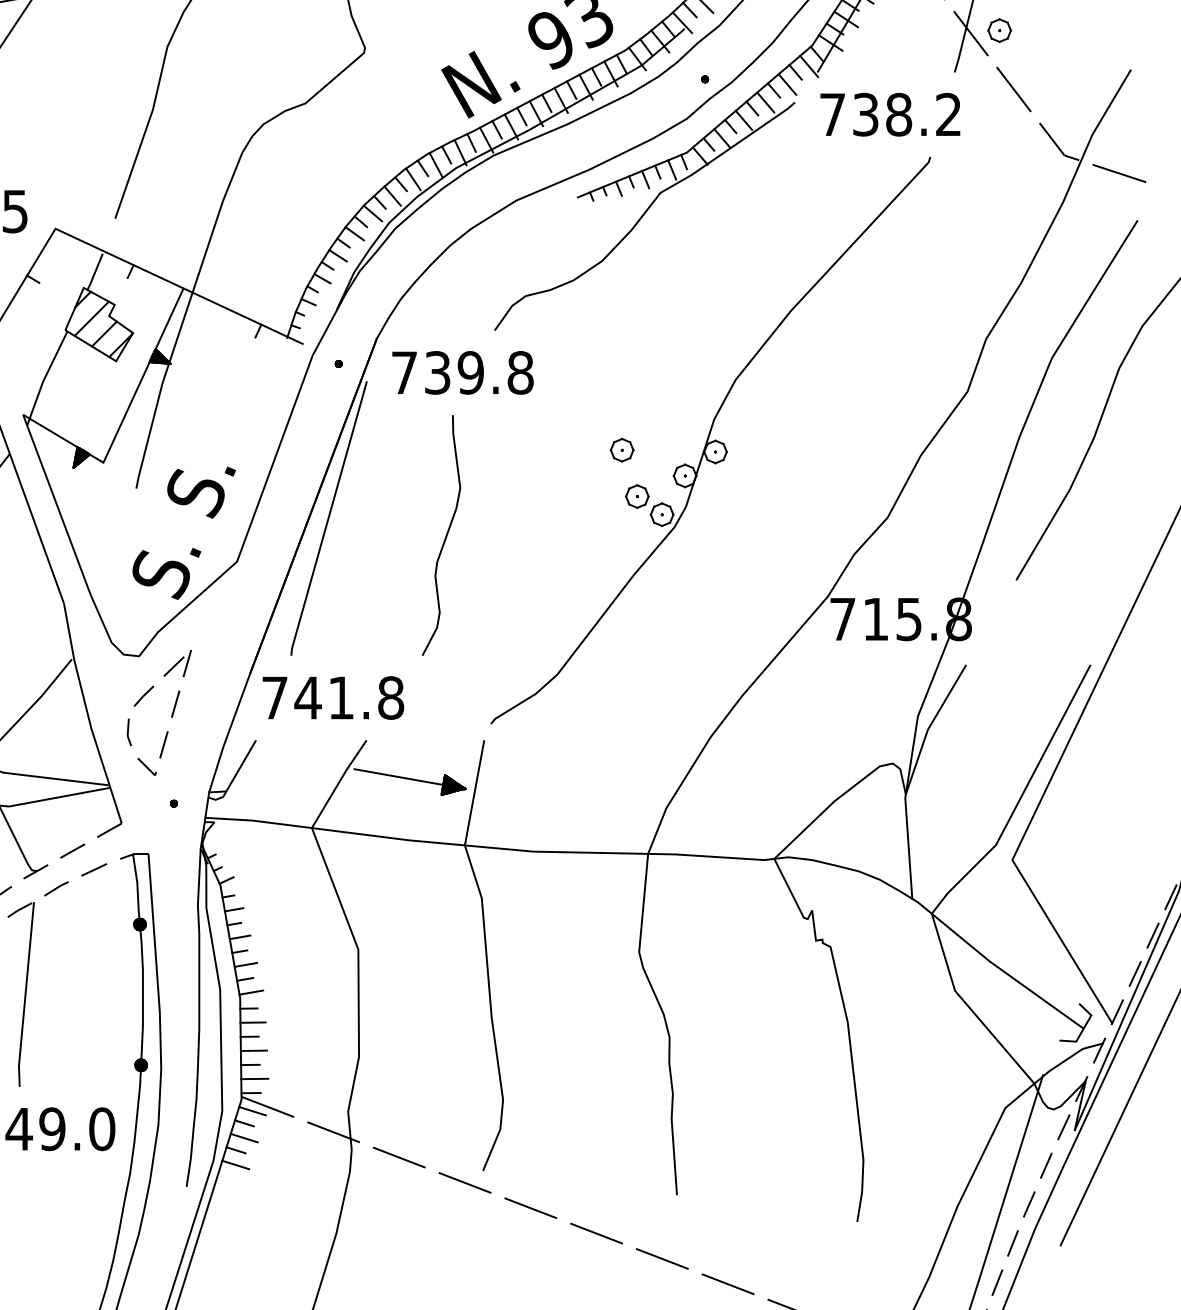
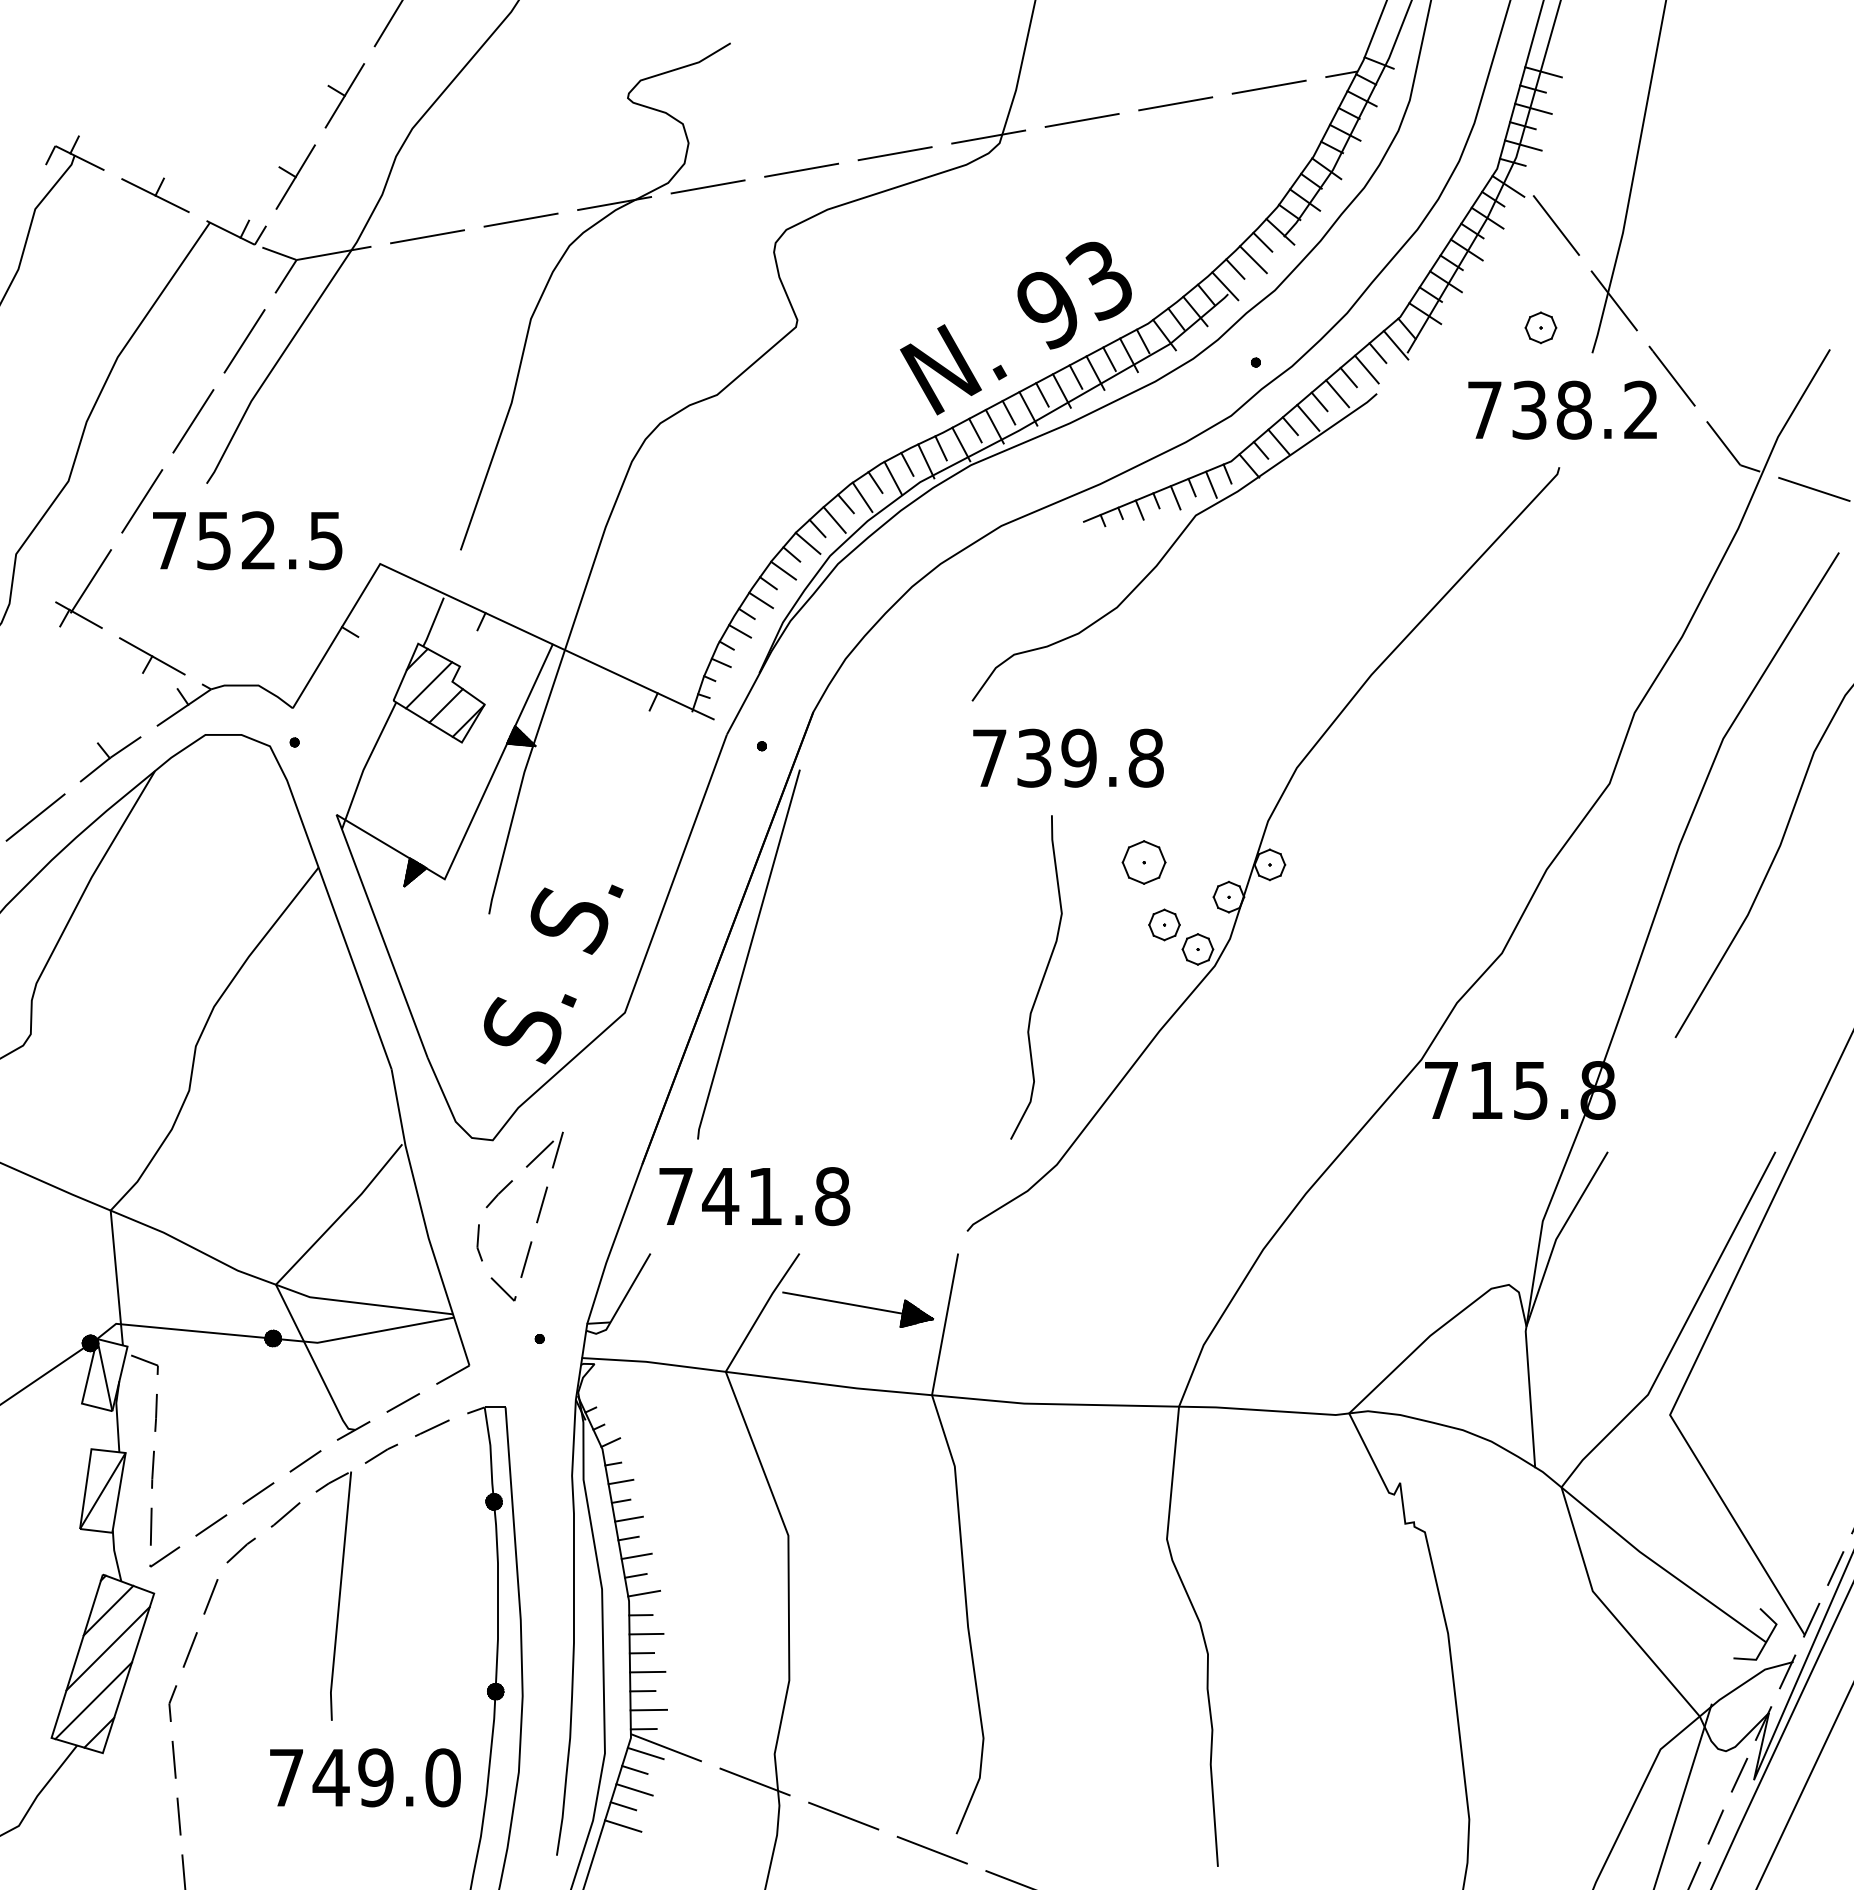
part: (999, 30) -> (1540, 327), moved
text: (890, 114) -> (1562, 409), moved
text: (463, 372) -> (1068, 757), moved
part: (621, 450) -> (1143, 862), size x1.4
curve: (445, 537) -> (1041, 979), moved

